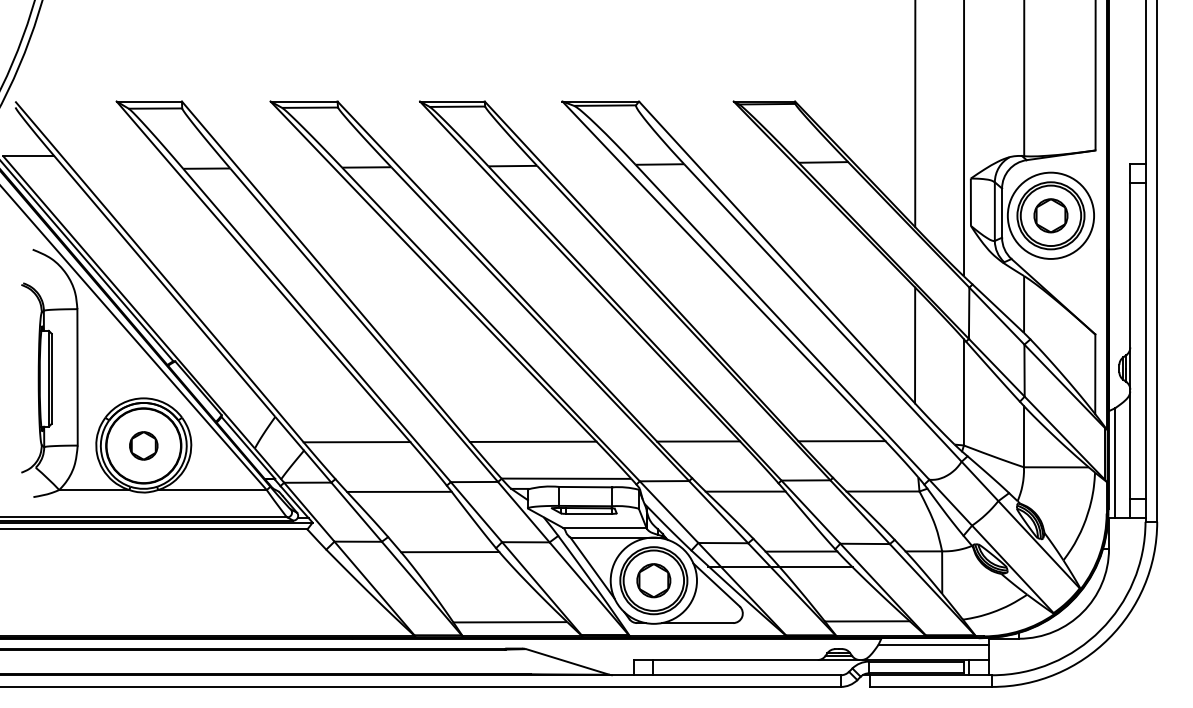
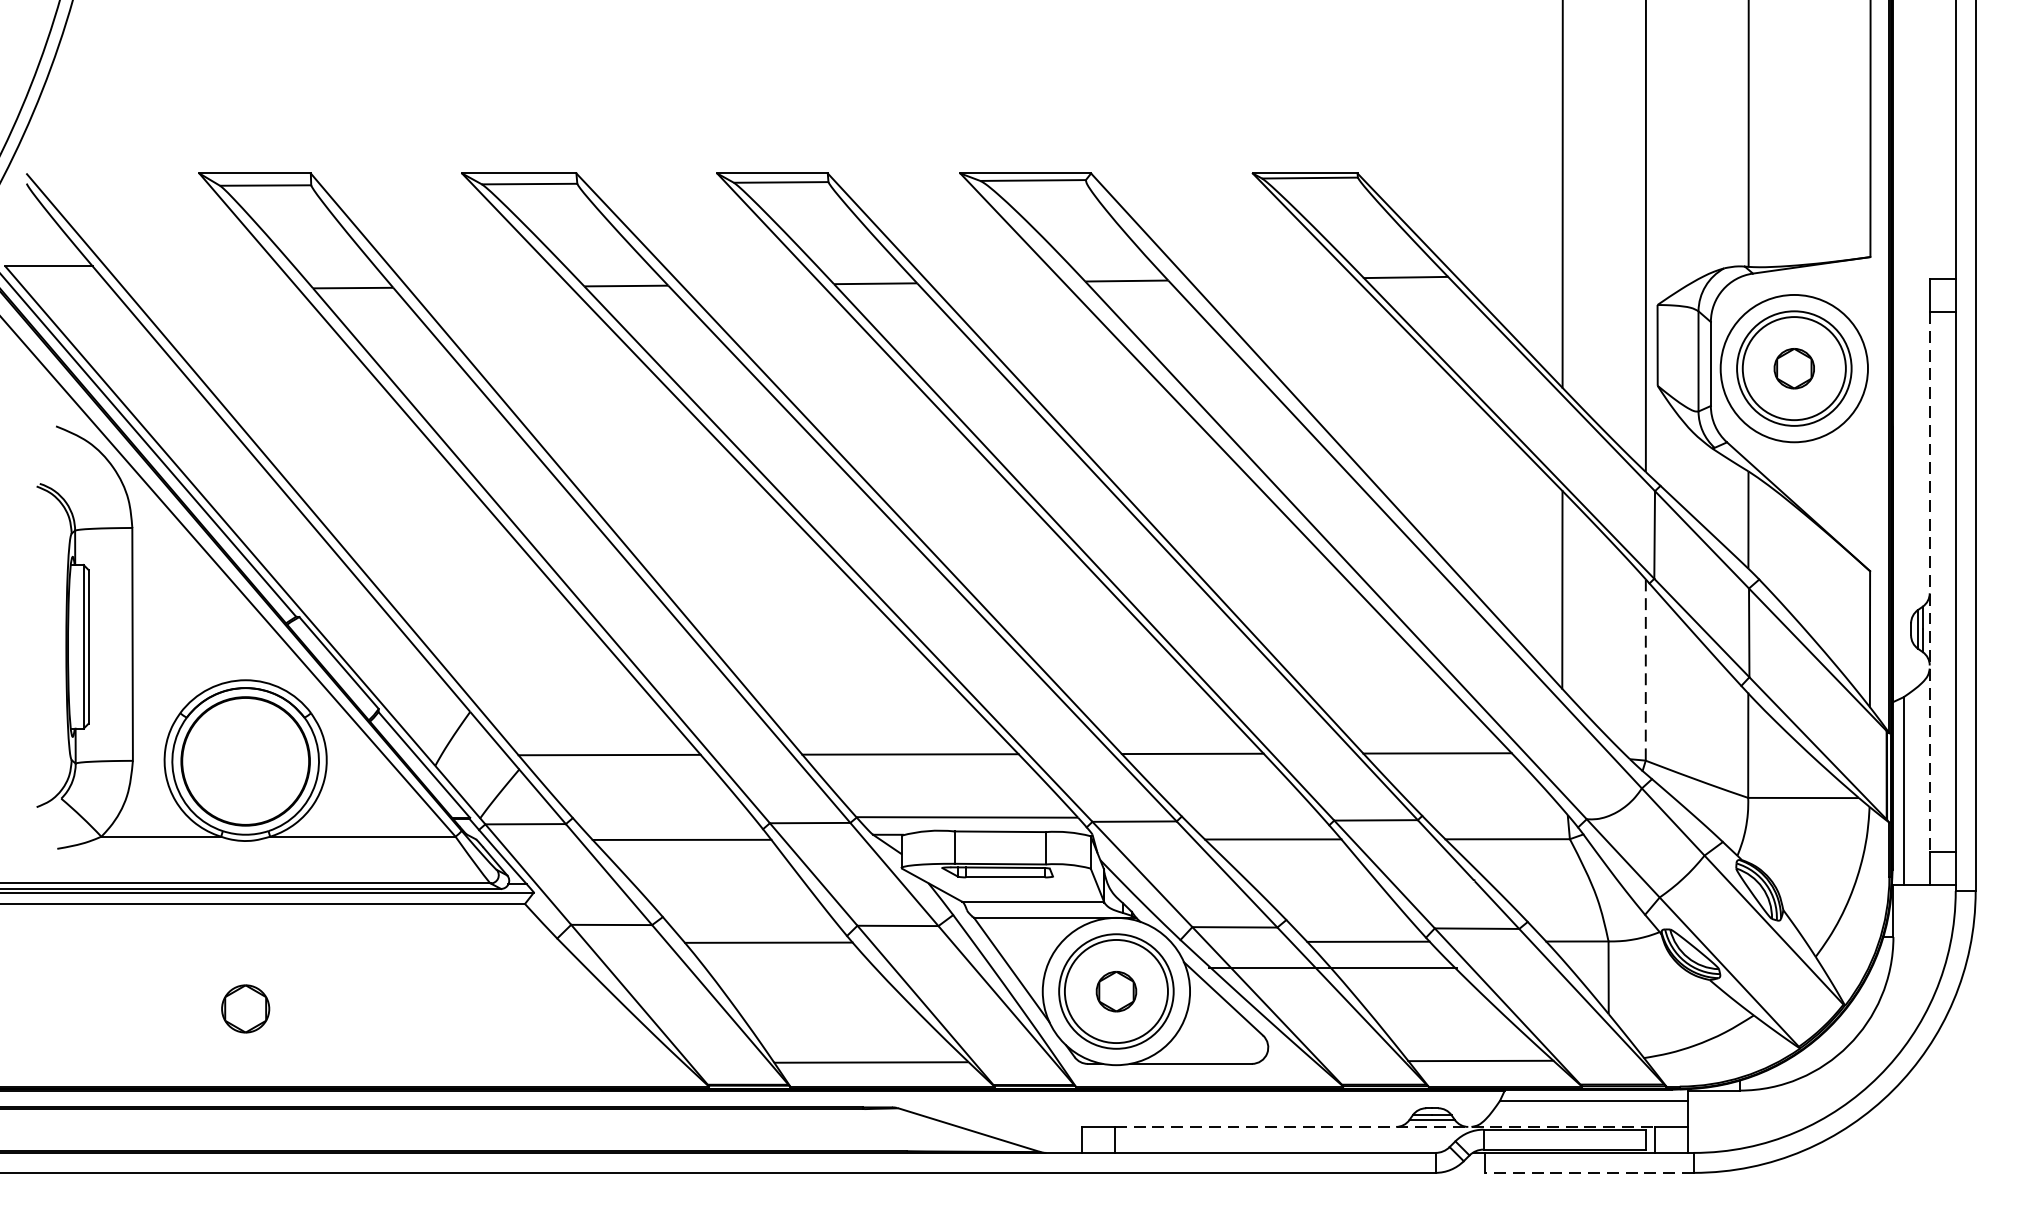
part: (1050, 215) -> (1793, 368), size x0.7
line: (1130, 341) -> (1930, 583), solid -> dashed
line: (963, 392) -> (1645, 670), solid -> dashed
part: (143, 445) -> (245, 1008), moved
part: (653, 580) -> (1115, 991), size x0.7
line: (811, 660) -> (1385, 1127), solid -> dashed
line: (930, 686) -> (1588, 1172), solid -> dashed

